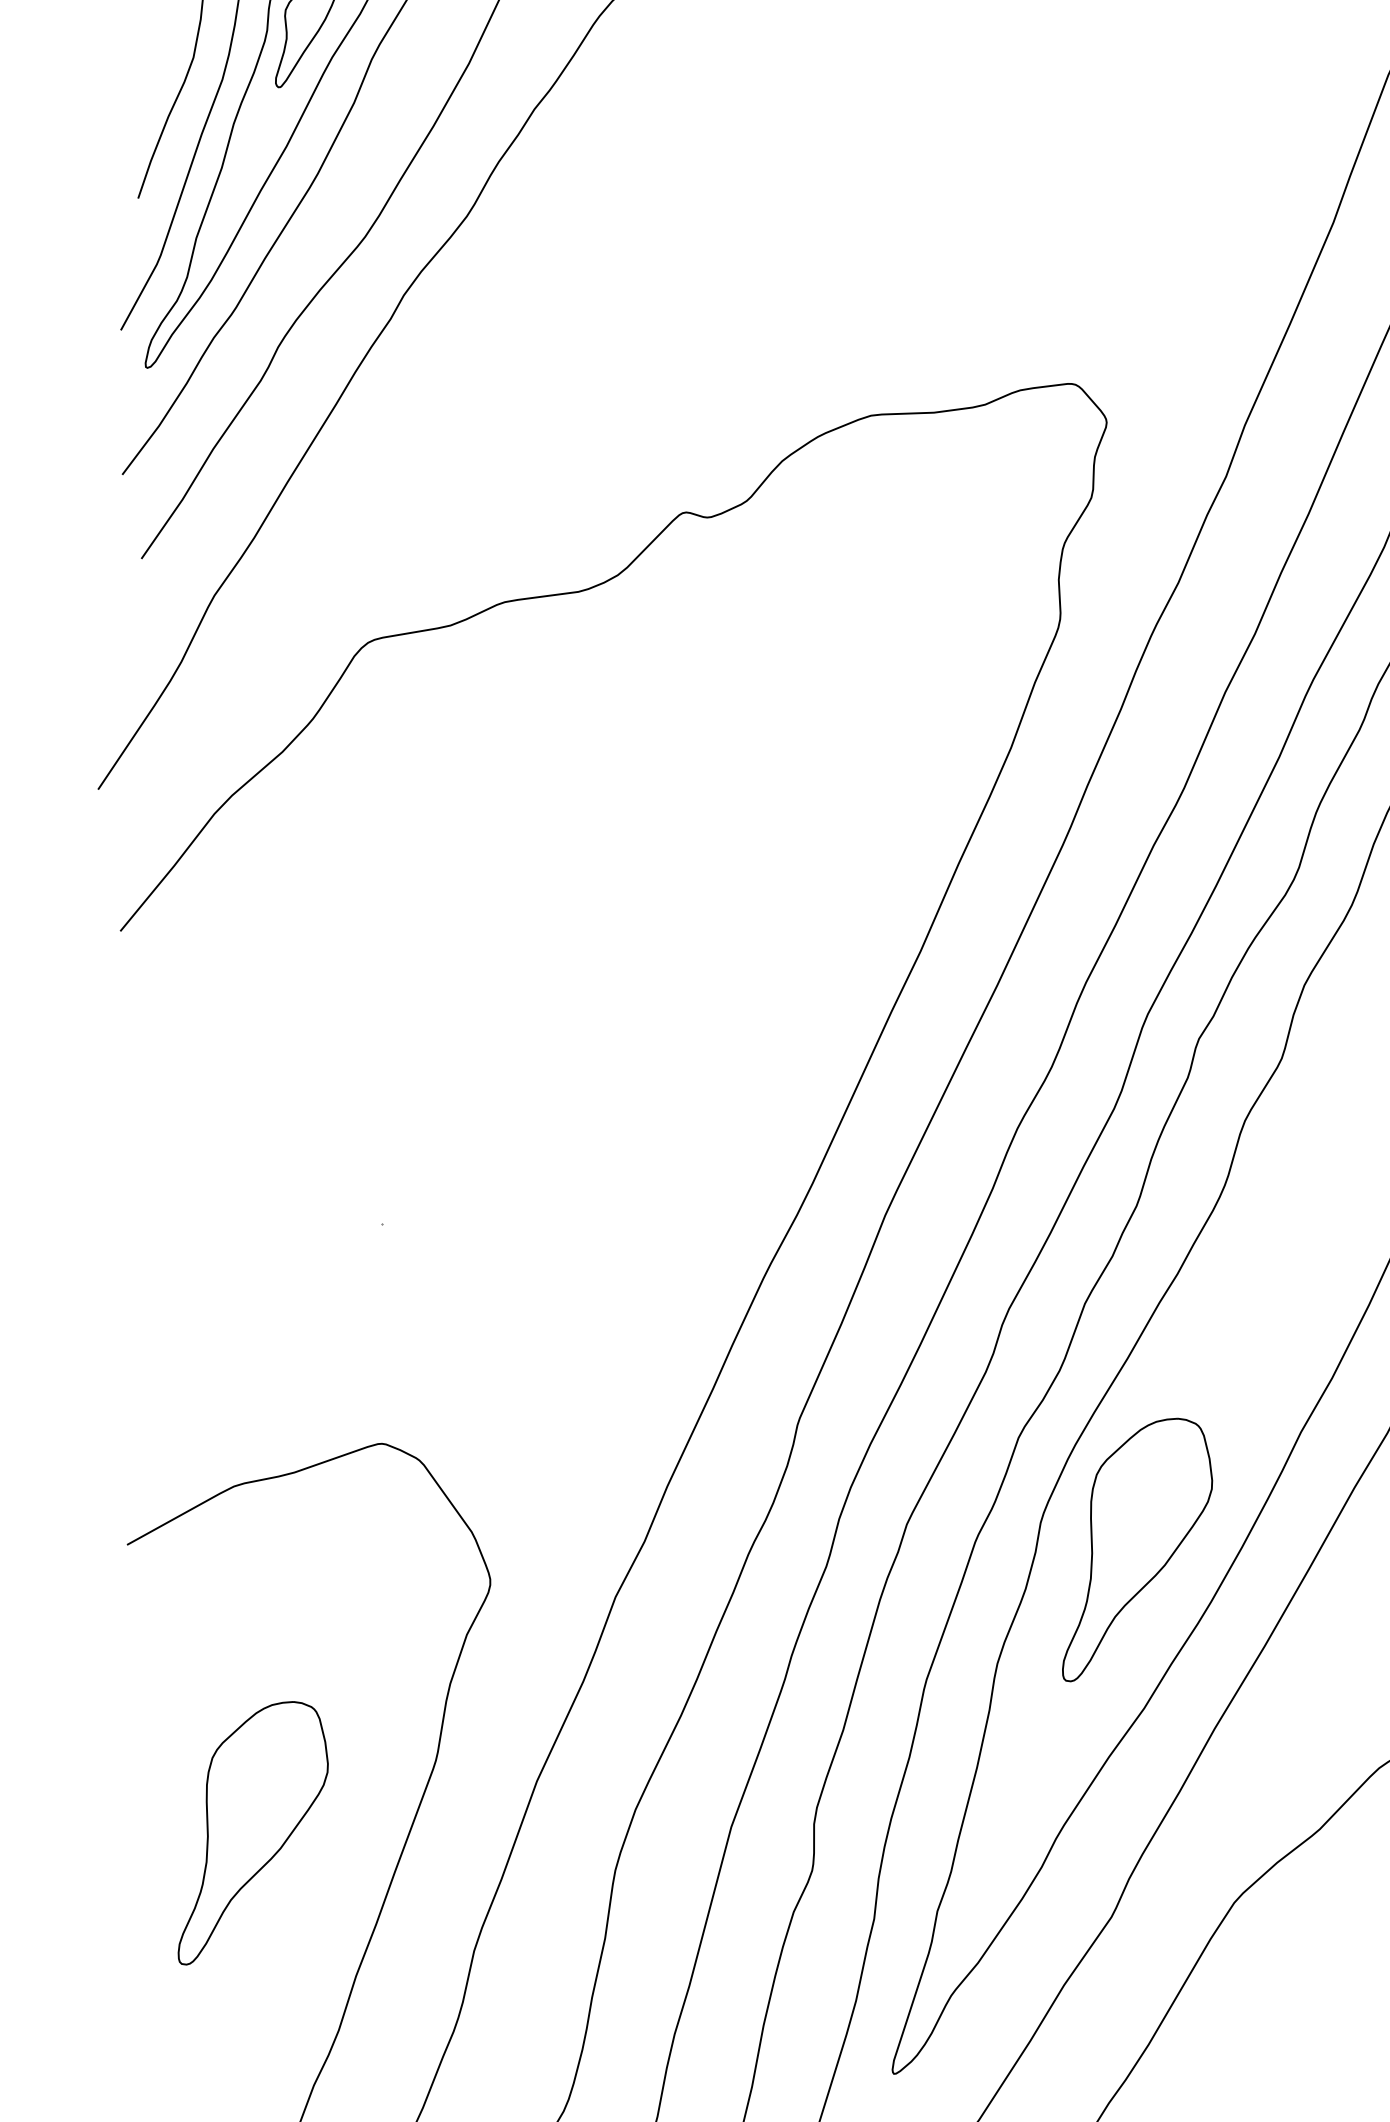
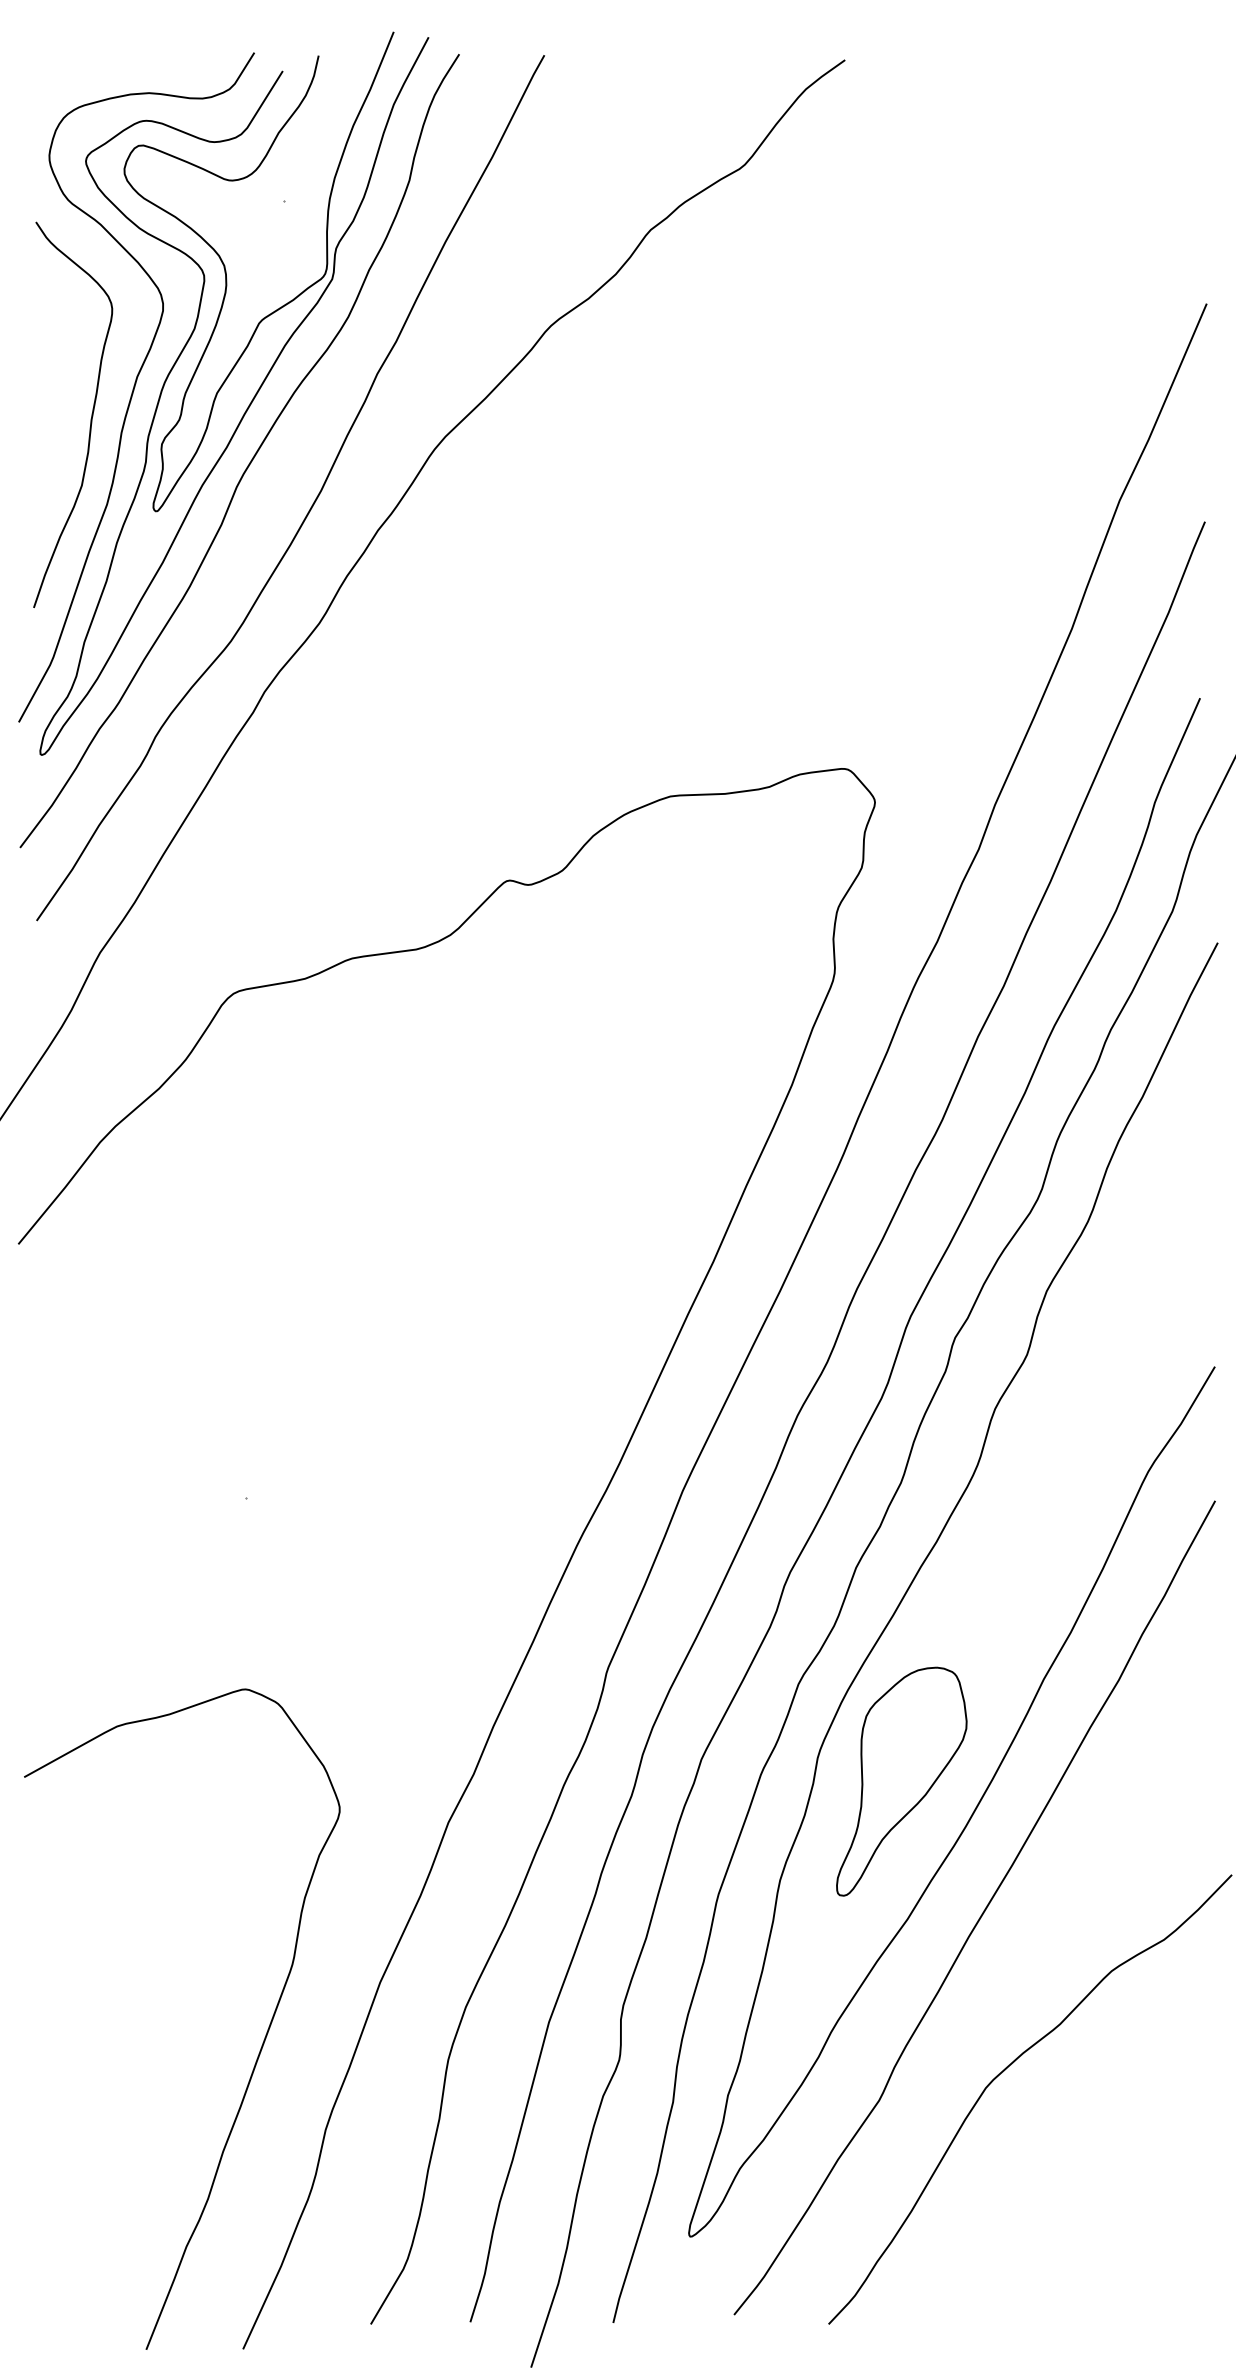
part: (252, 1833) -> (133, 2027), removed

